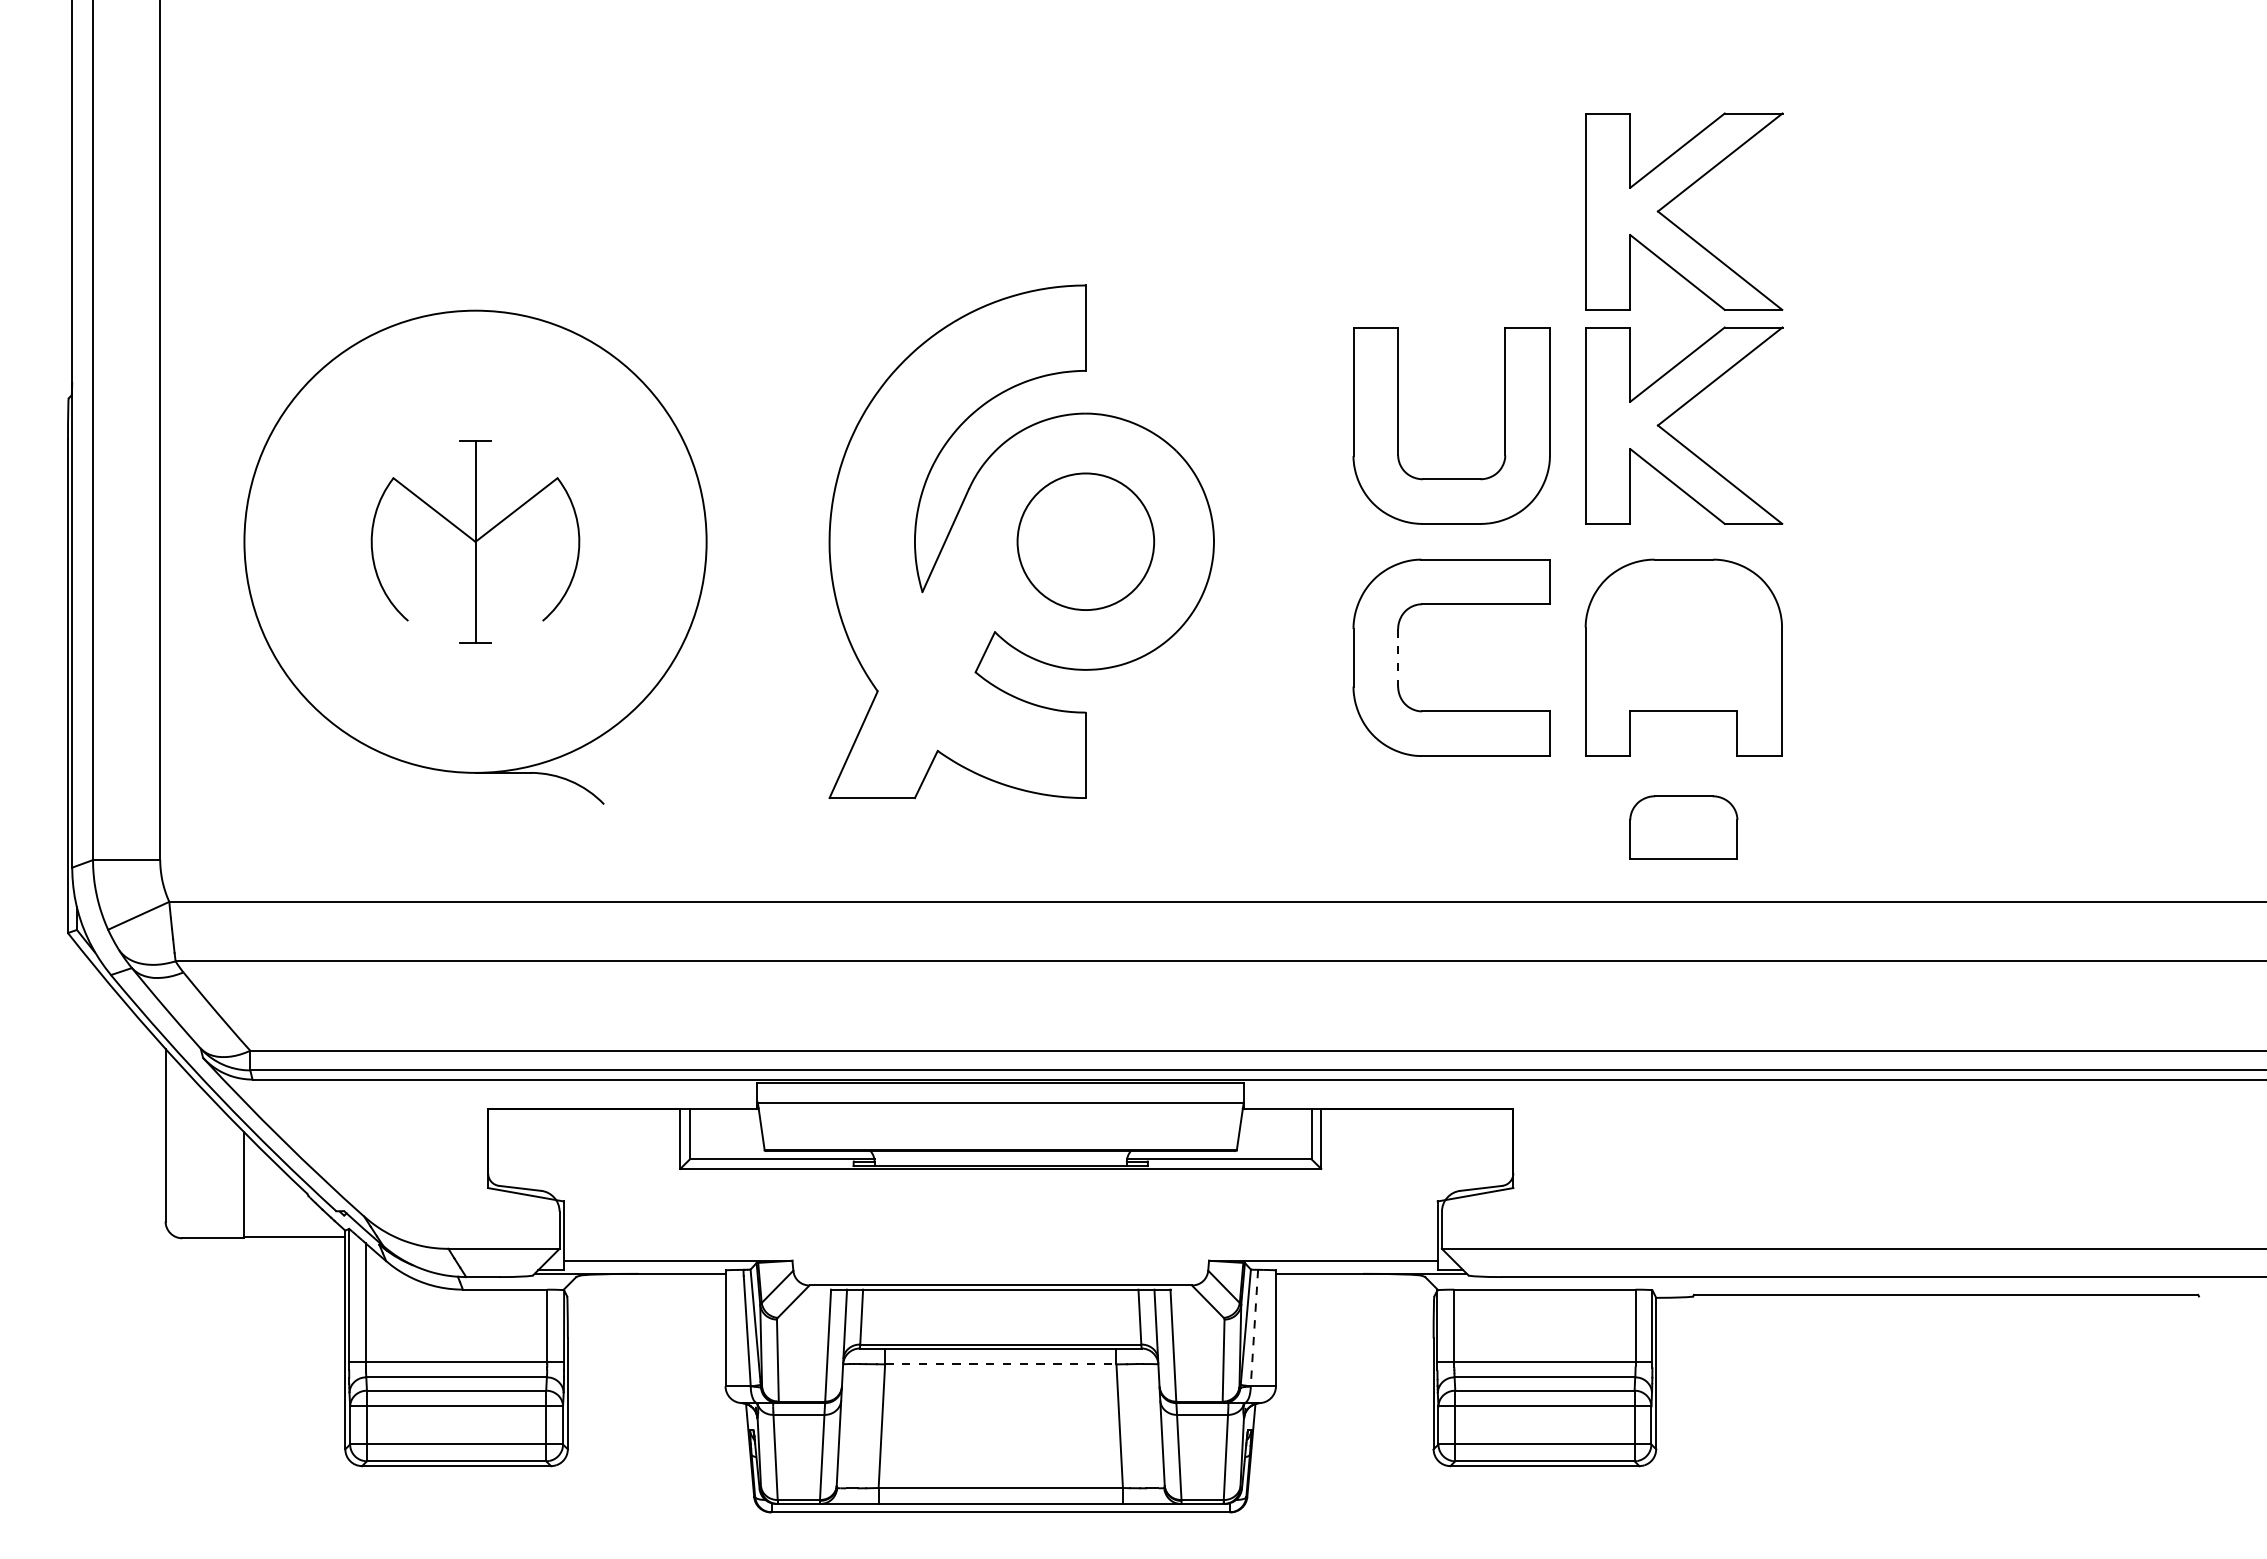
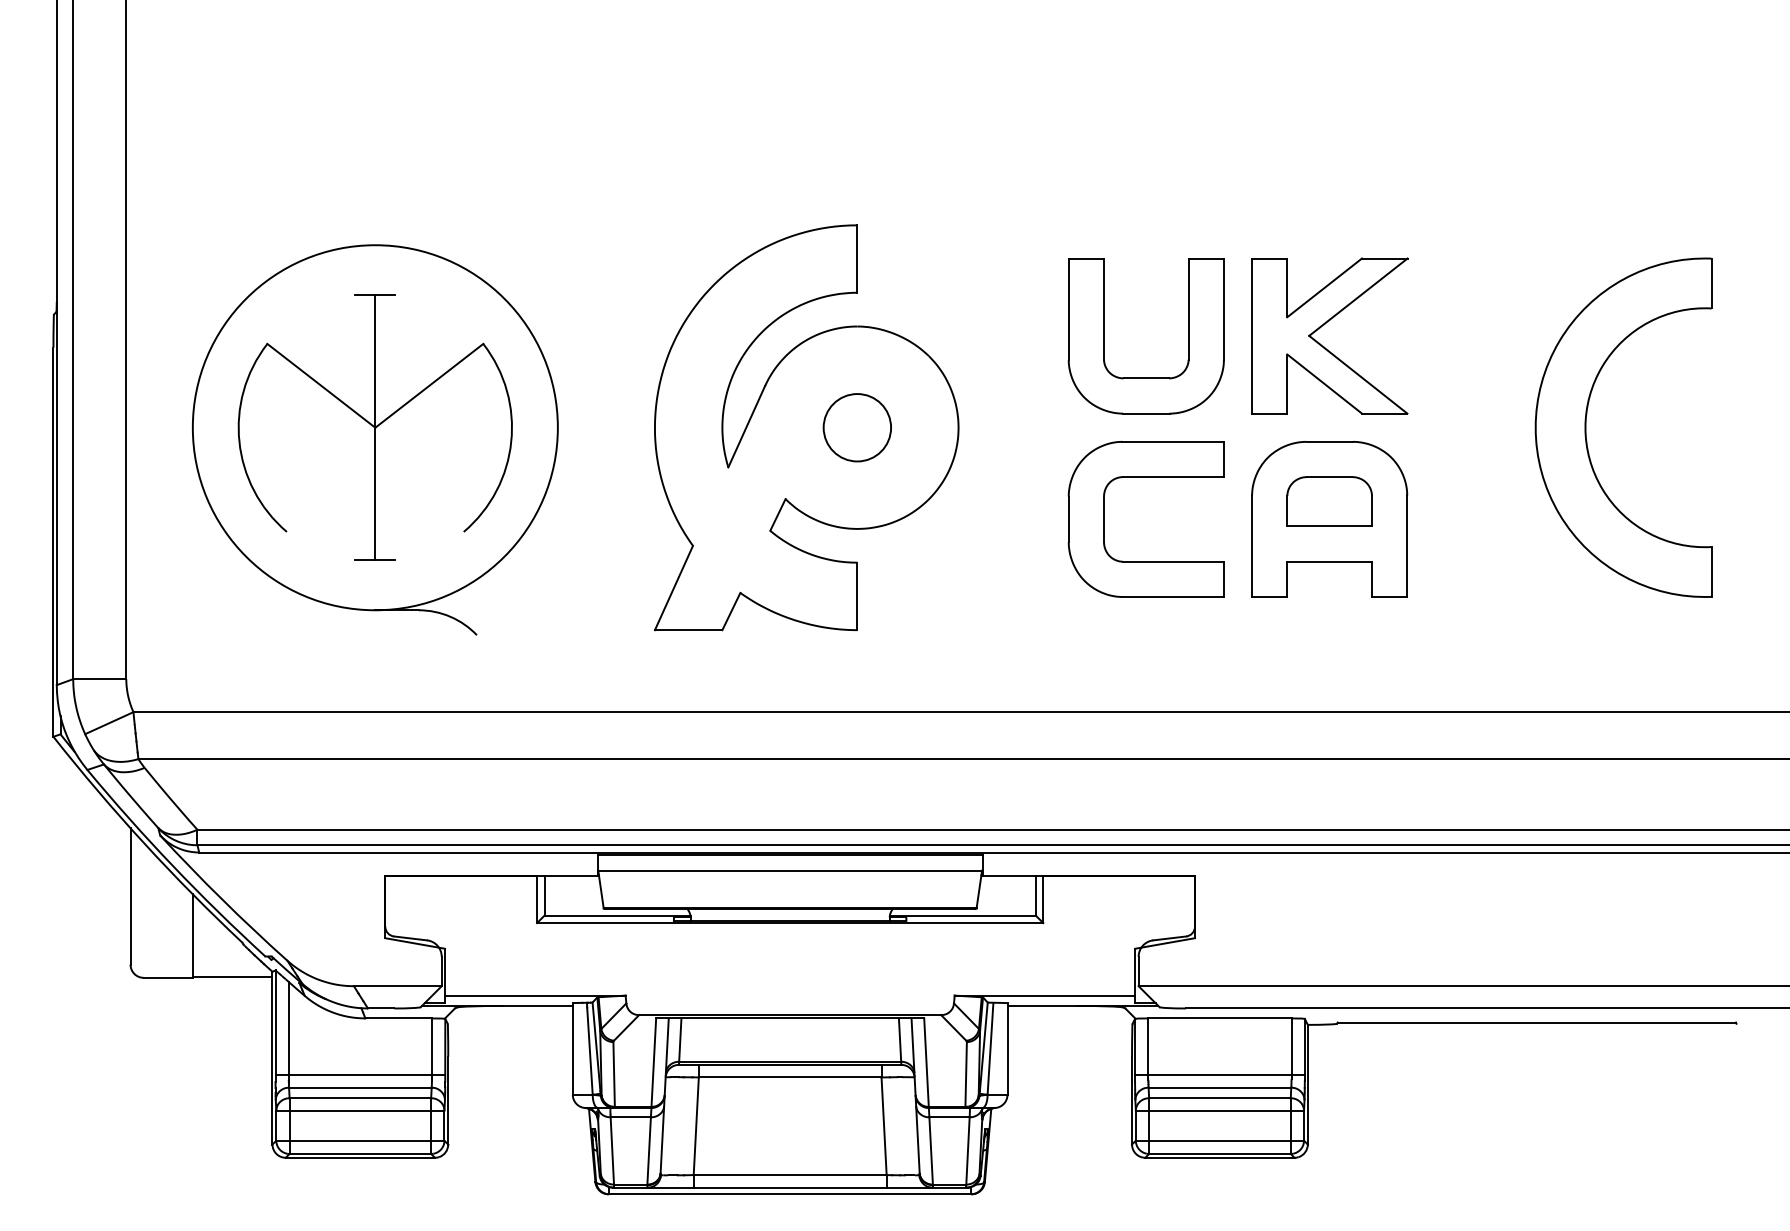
part: (1676, 198) -> (1323, 156), removed
part: (475, 541) -> (375, 427), size x1.67
circle: (1085, 541) -> (857, 427), size x0.62
part: (2008, 541) -> (1586, 427), added
line: (1398, 657) -> (1104, 519), dashed -> solid
part: (1683, 827) -> (1329, 501), moved
line: (1254, 1326) -> (990, 1047), dashed -> solid
line: (1000, 1364) -> (789, 1077), dashed -> solid

